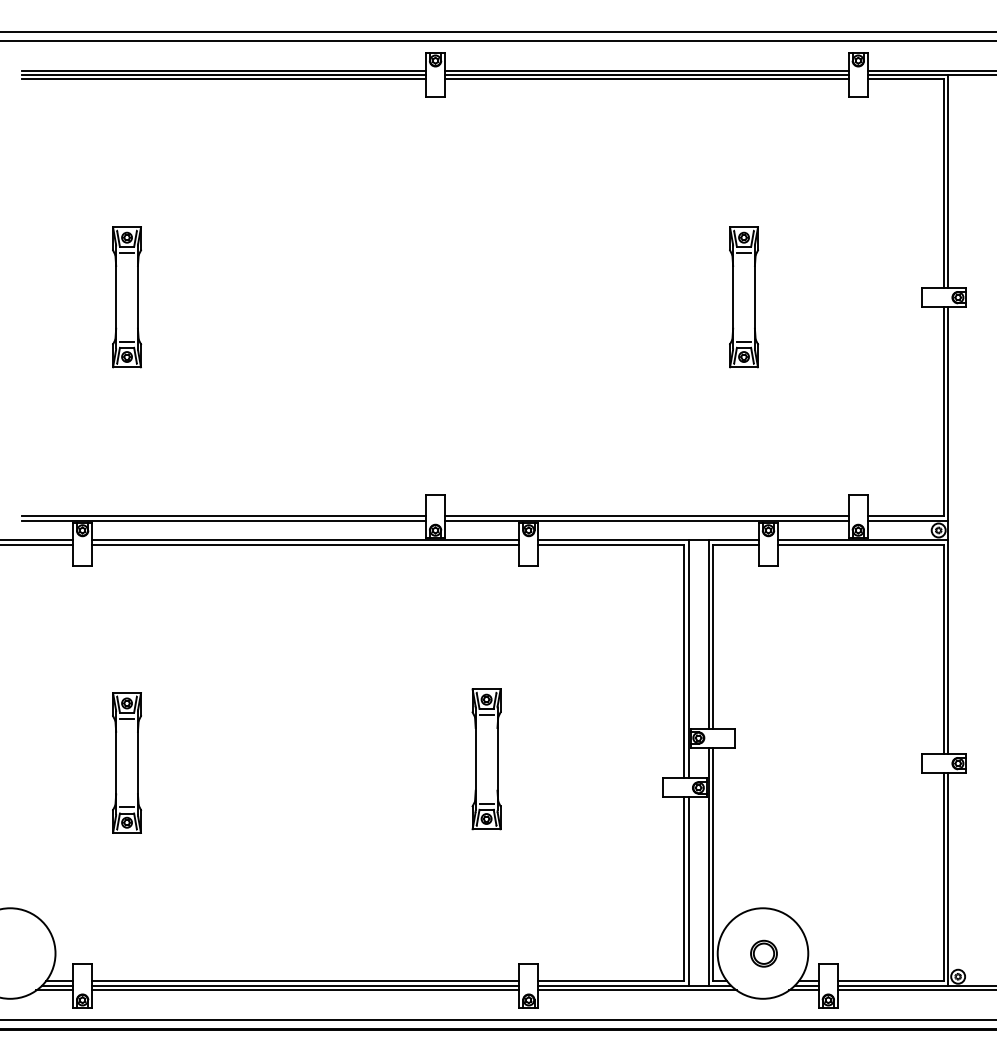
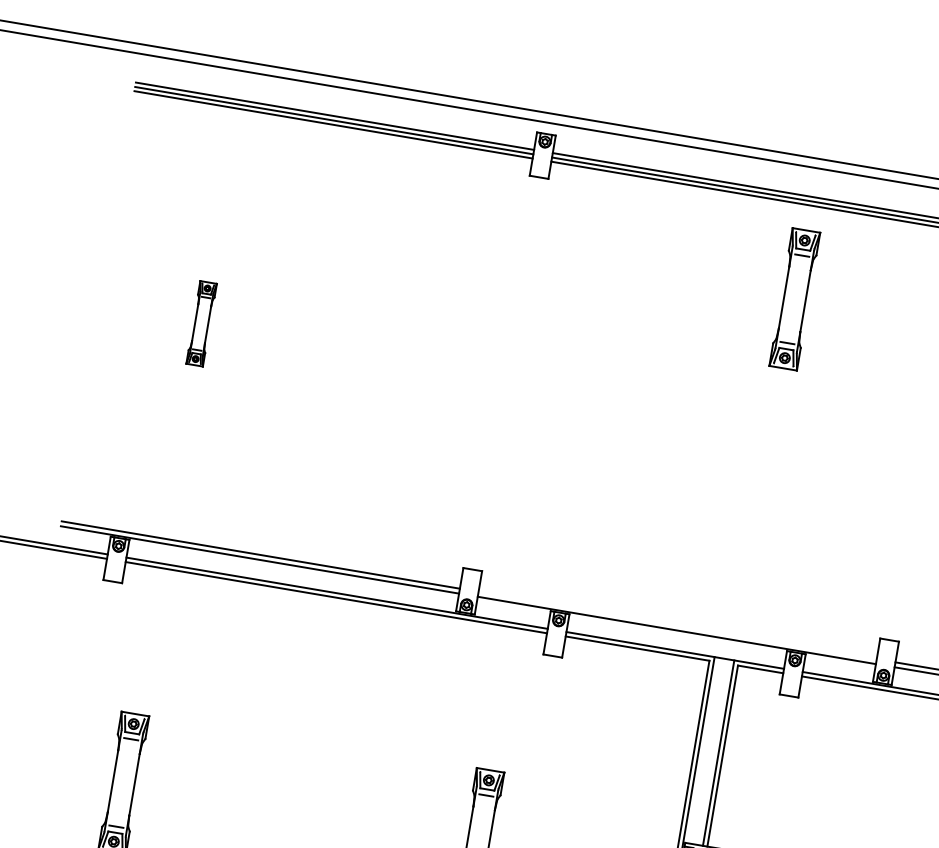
part: (127, 297) -> (201, 323), size x0.6
part: (744, 297) -> (795, 299), moved
line: (646, 515) -> (677, 625), removed

